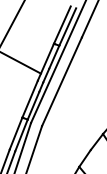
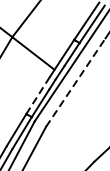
line: (61, 81) -> (75, 82), solid -> dashed
line: (30, 98) -> (38, 94), solid -> dashed

